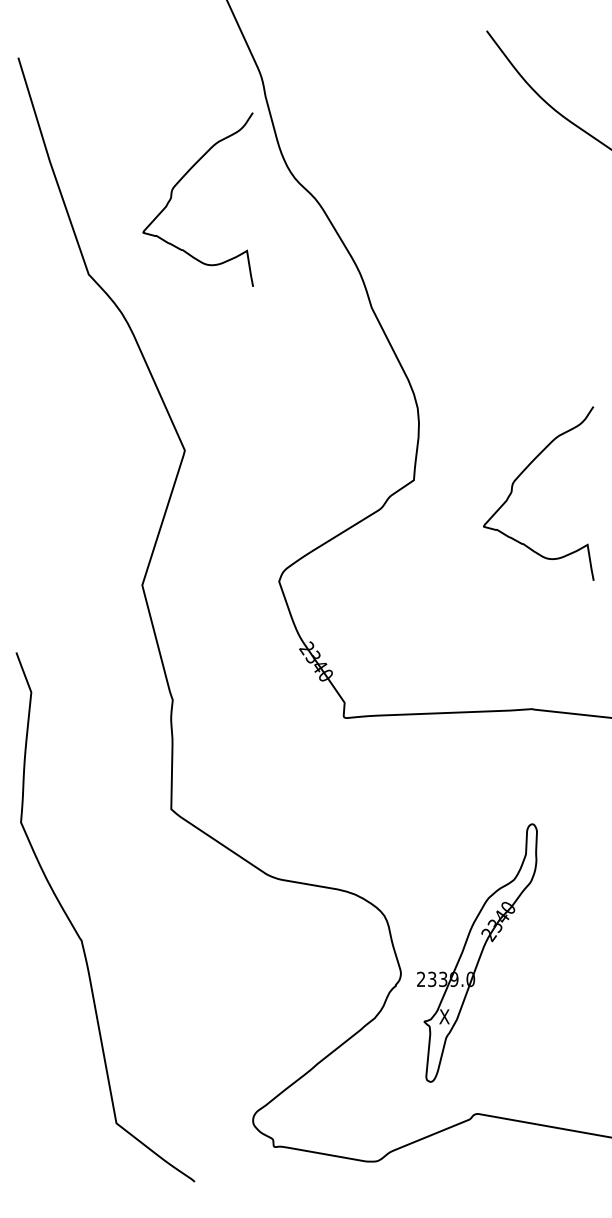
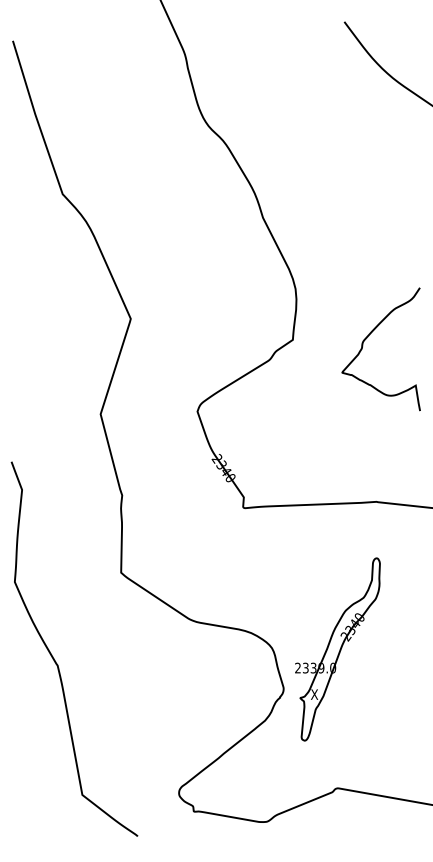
curve: (180, 182) -> (127, 129), removed
part: (476, 953) -> (337, 649), moved

